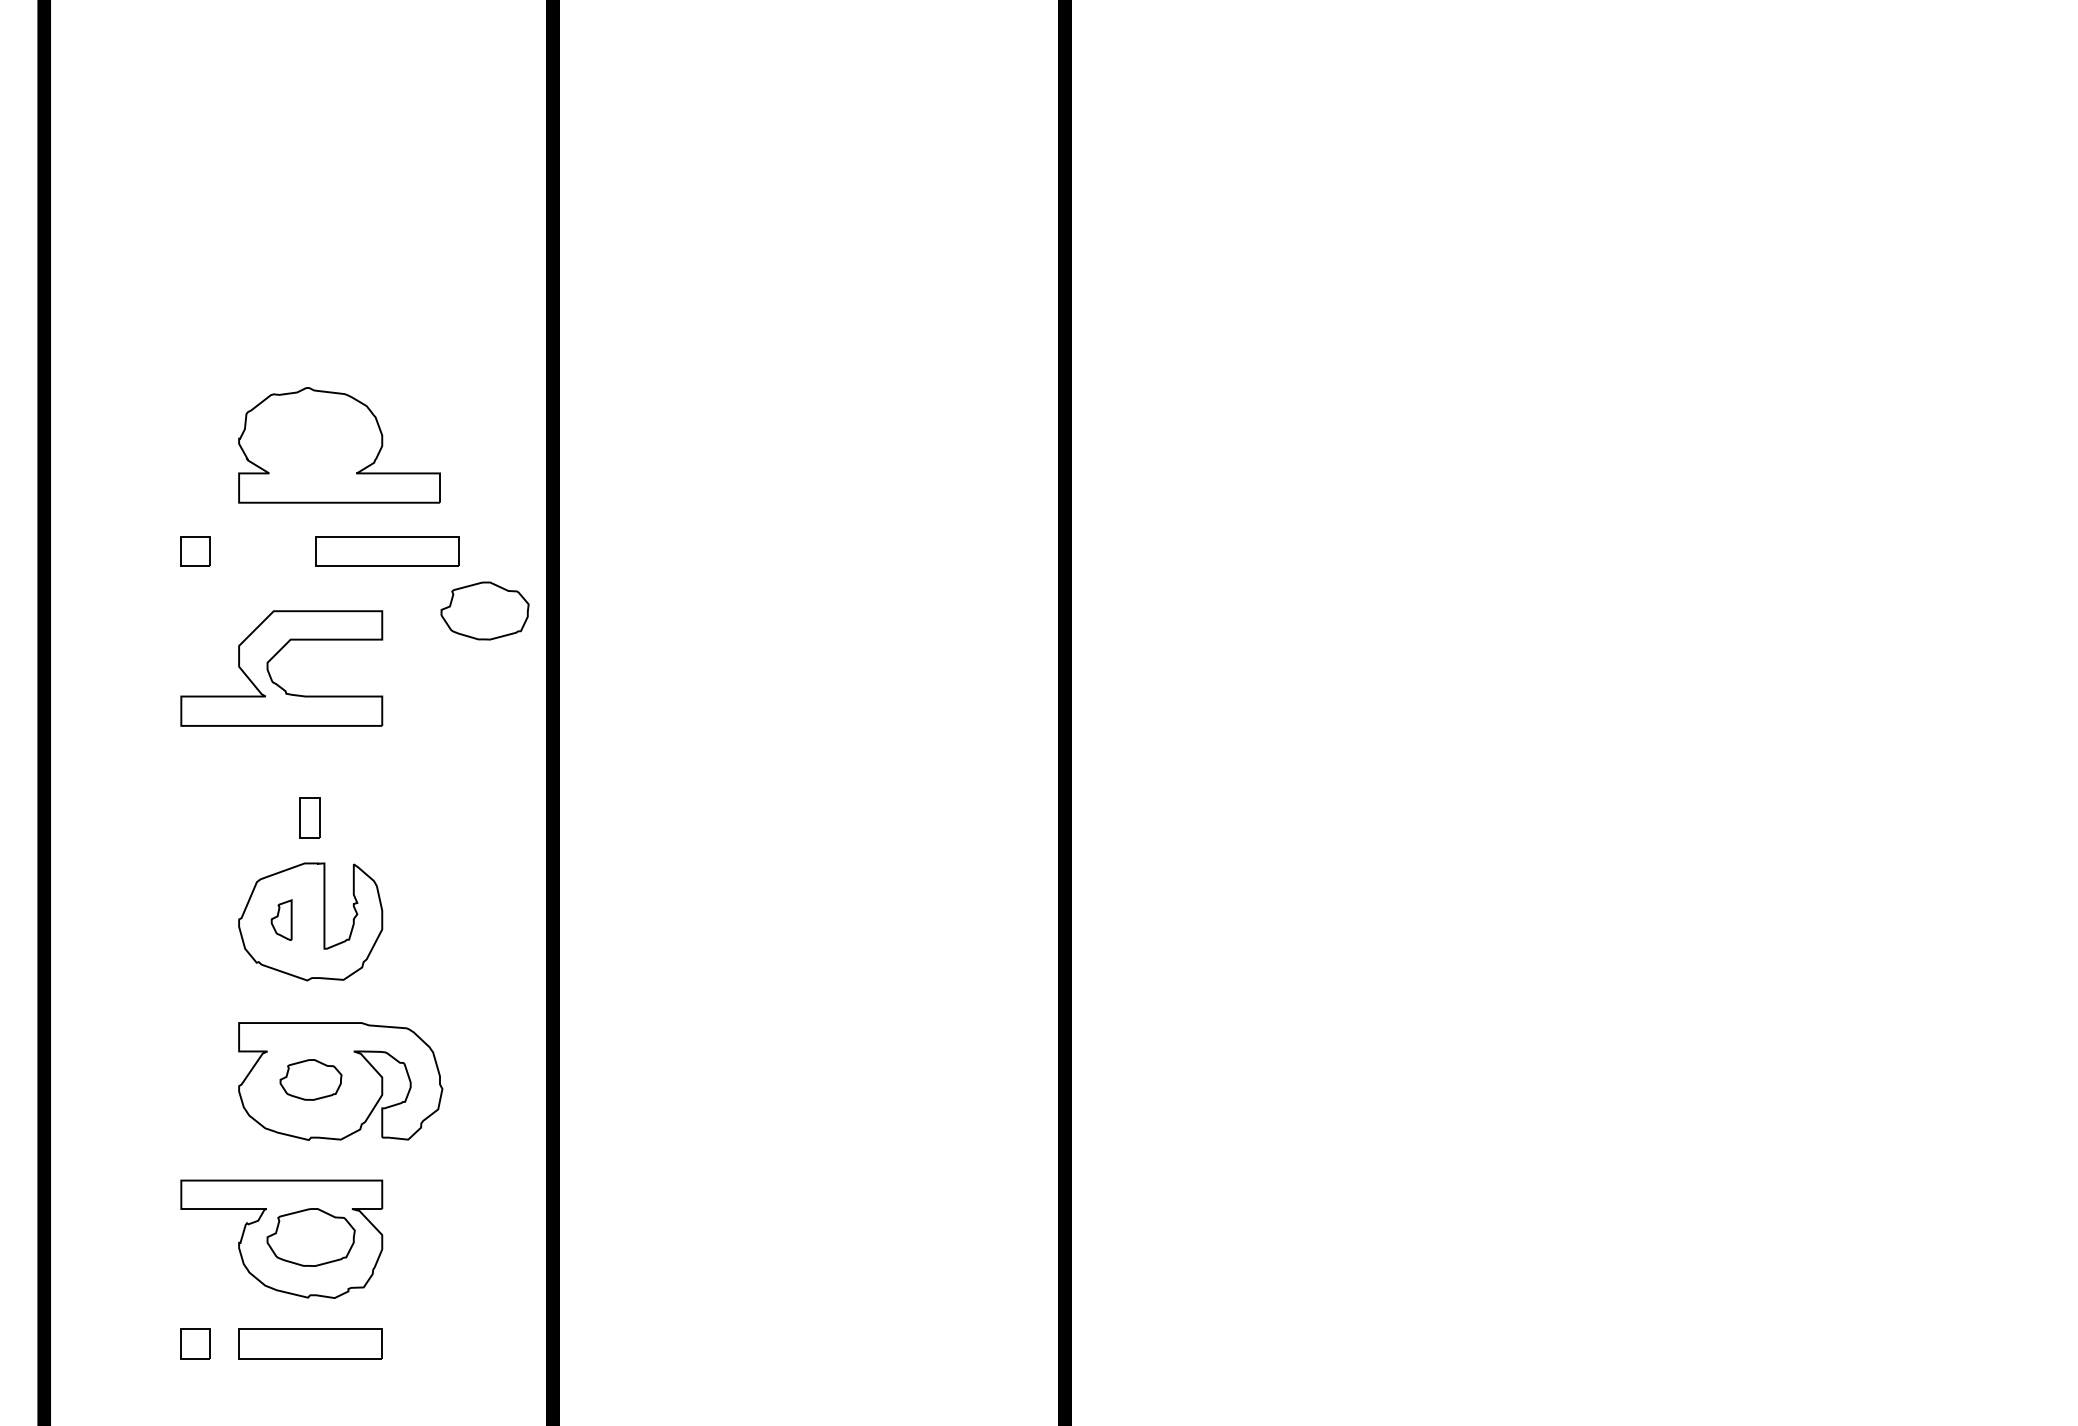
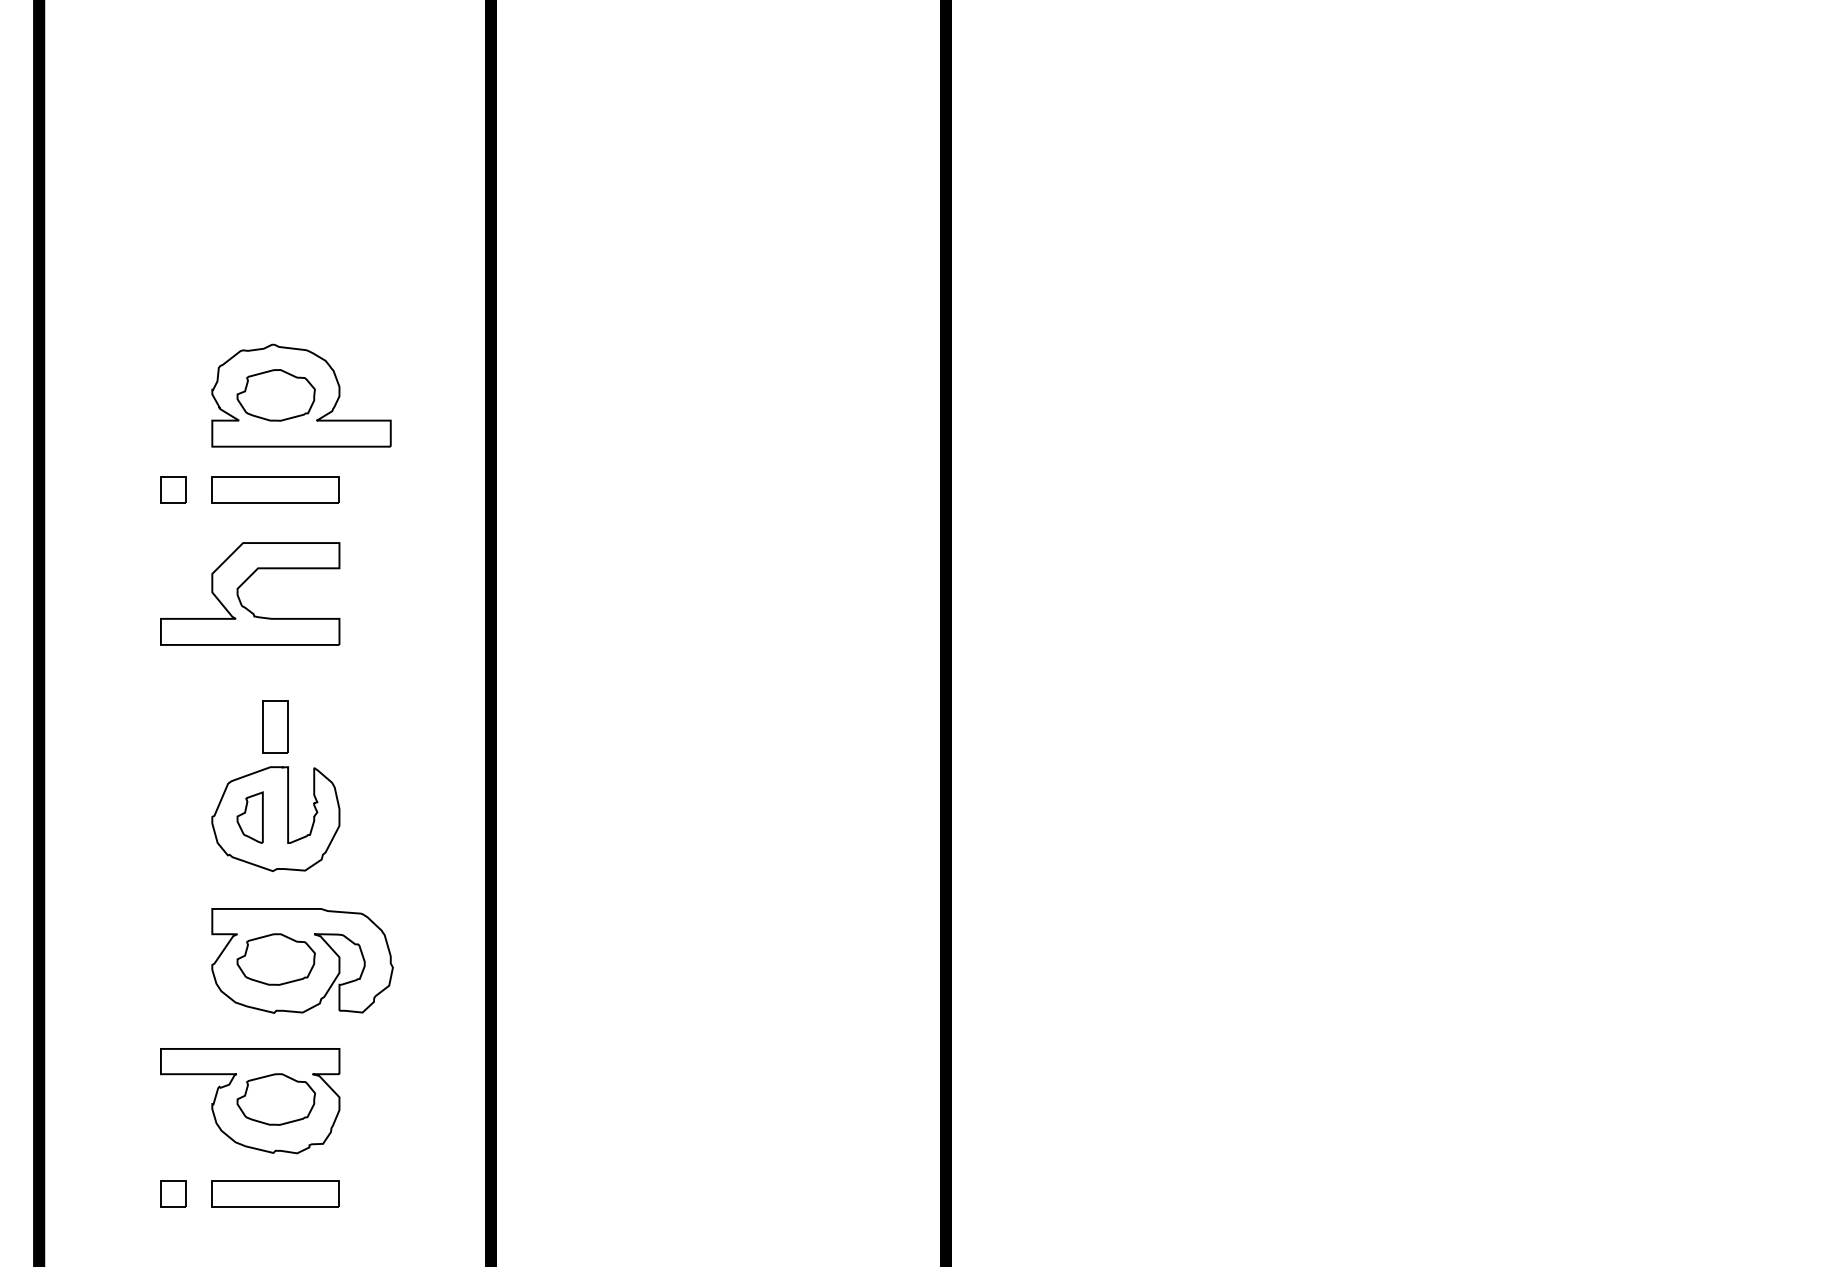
part: (387, 551) -> (275, 490), moved
part: (484, 610) -> (275, 394), moved
part: (309, 817) -> (274, 726), size x1.43
part: (281, 919) -> (249, 816), size x1.43
part: (310, 1079) -> (275, 959), size x1.43

